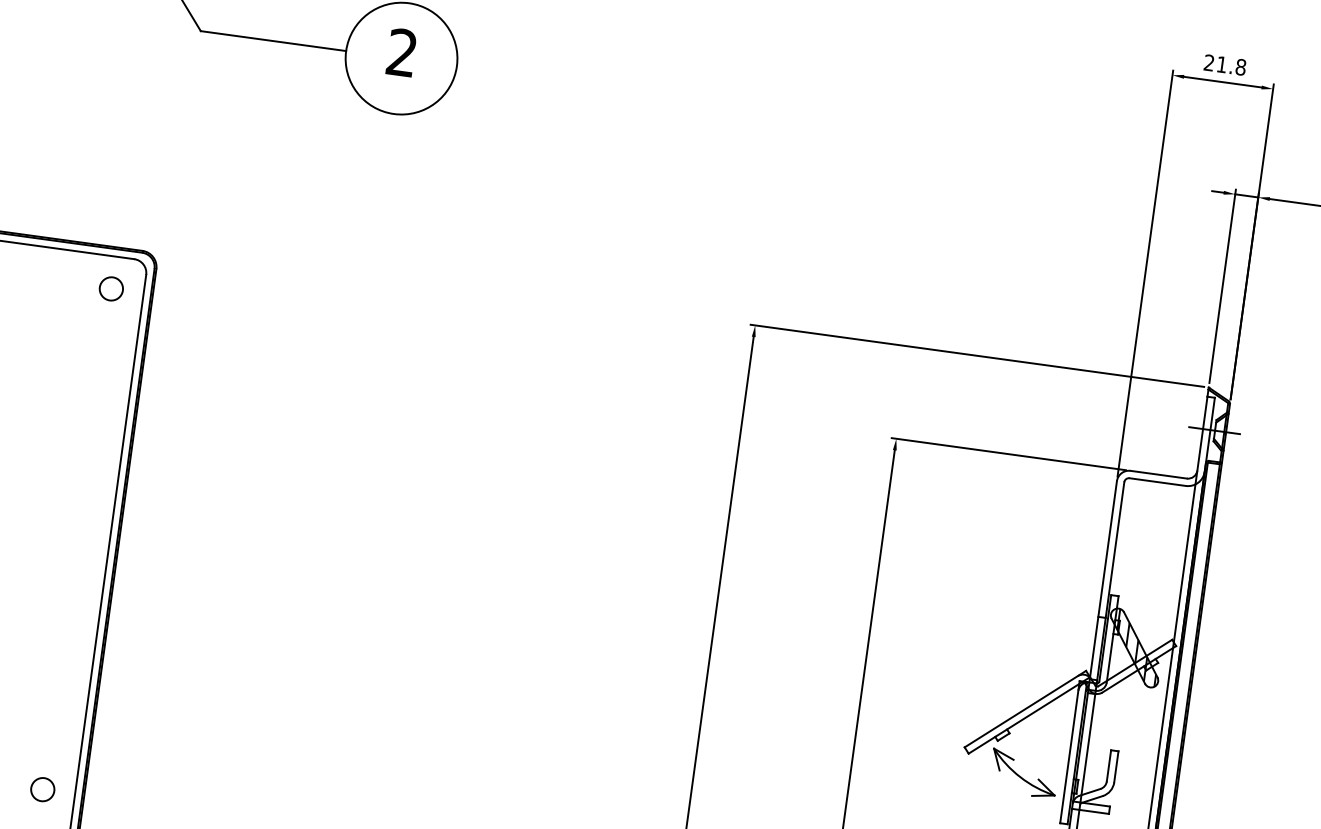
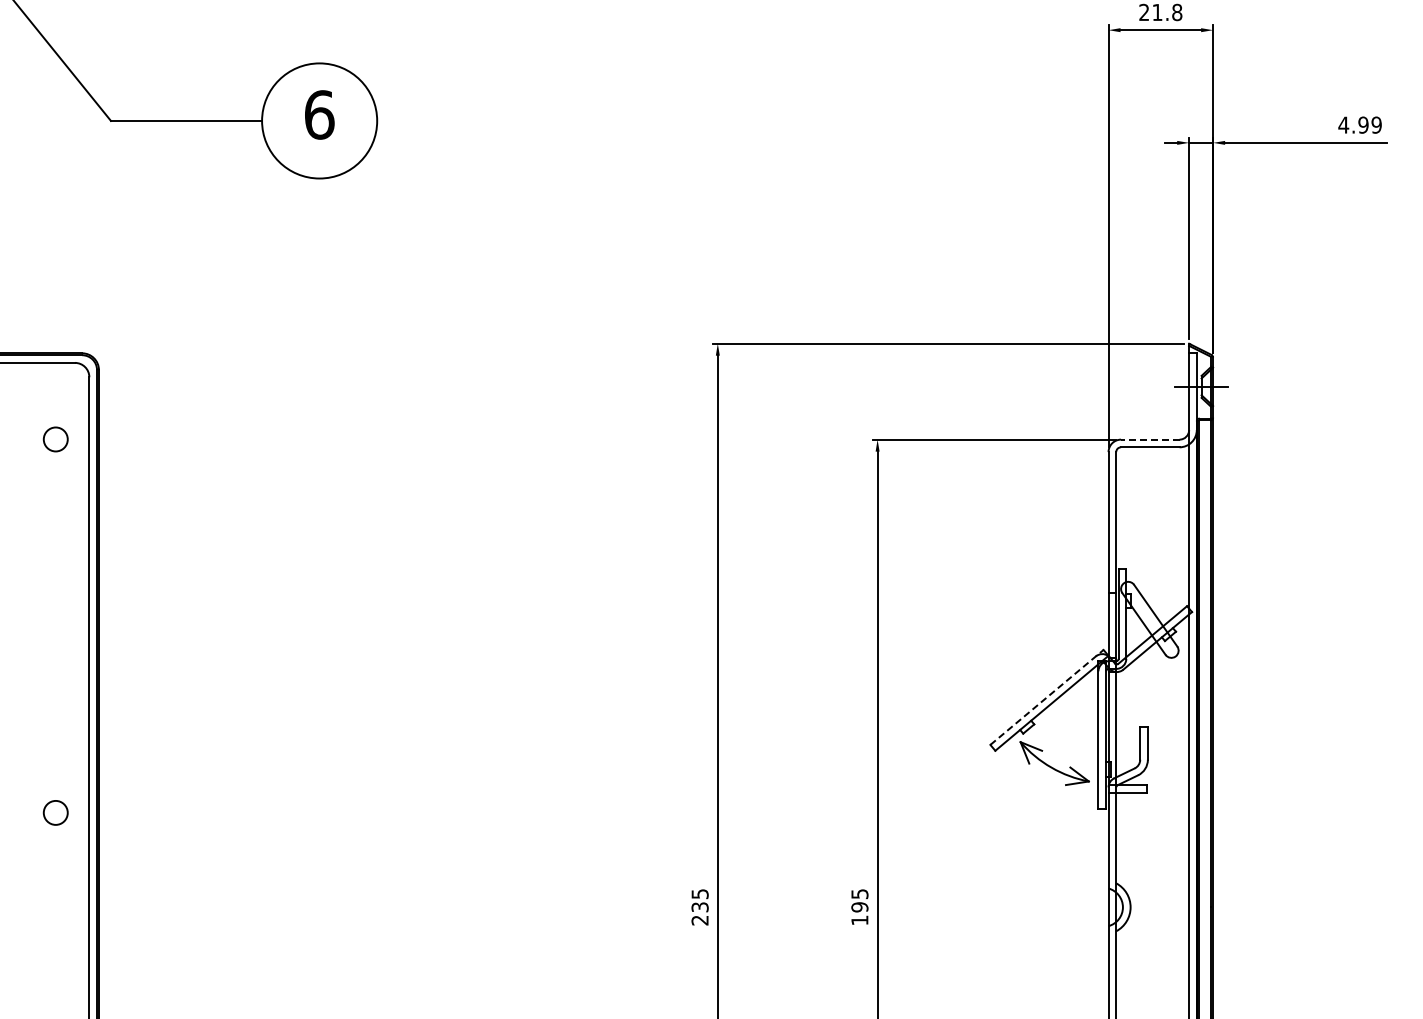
text: (402, 52) -> (319, 114), 2 -> 6
circle: (111, 288) -> (55, 439), moved
line: (1157, 474) -> (1149, 439), solid -> dashed
hatch: (1137, 648) -> (1152, 619), removed
line: (1025, 709) -> (1047, 697), solid -> dashed
circle: (42, 789) -> (55, 812), moved

